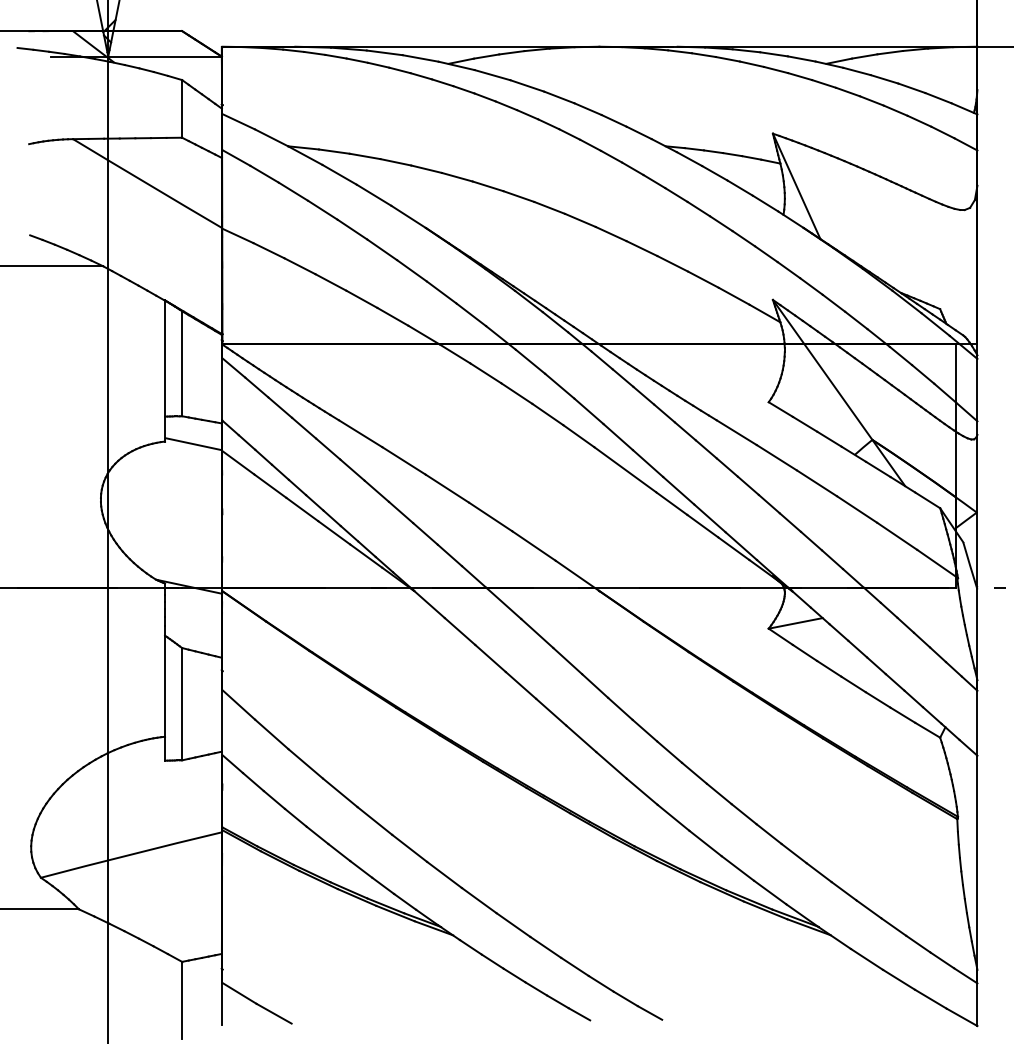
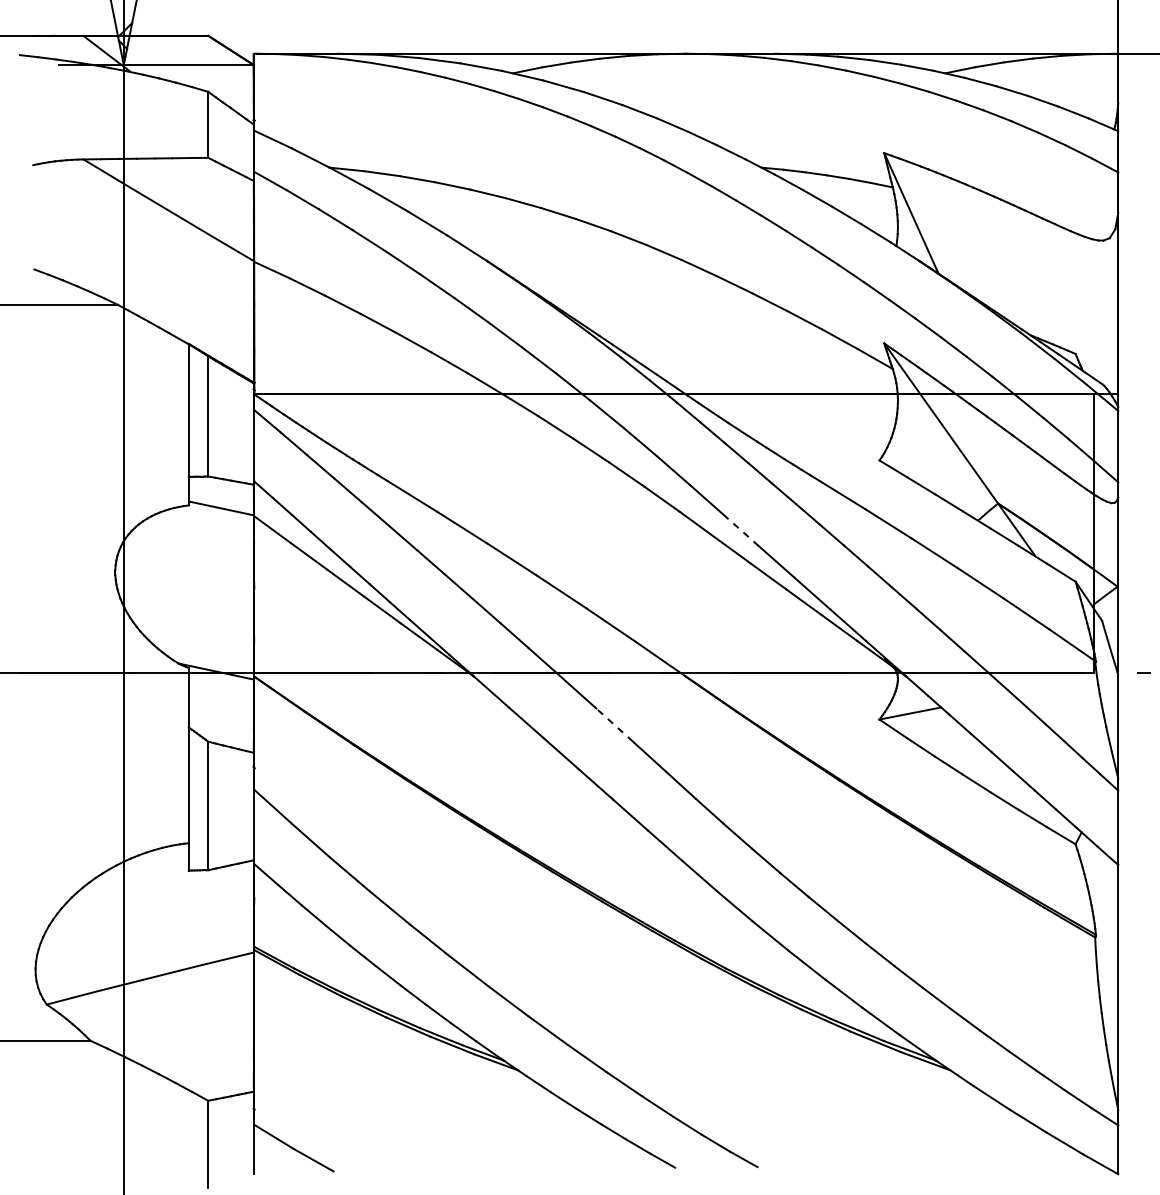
line: (648, 463) -> (741, 530), solid -> dashed
line: (537, 633) -> (614, 725), solid -> dashed

